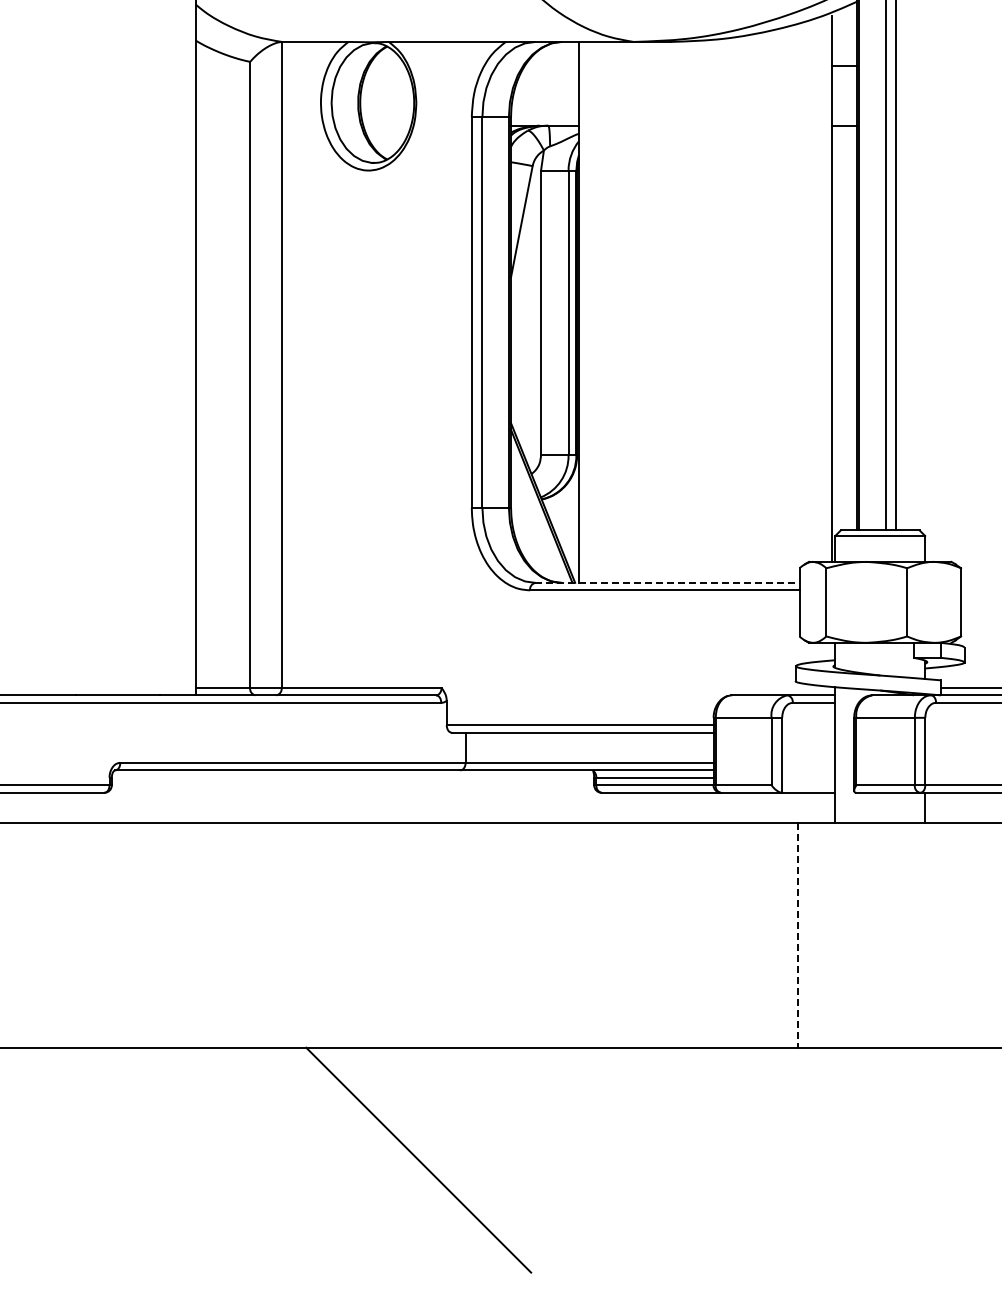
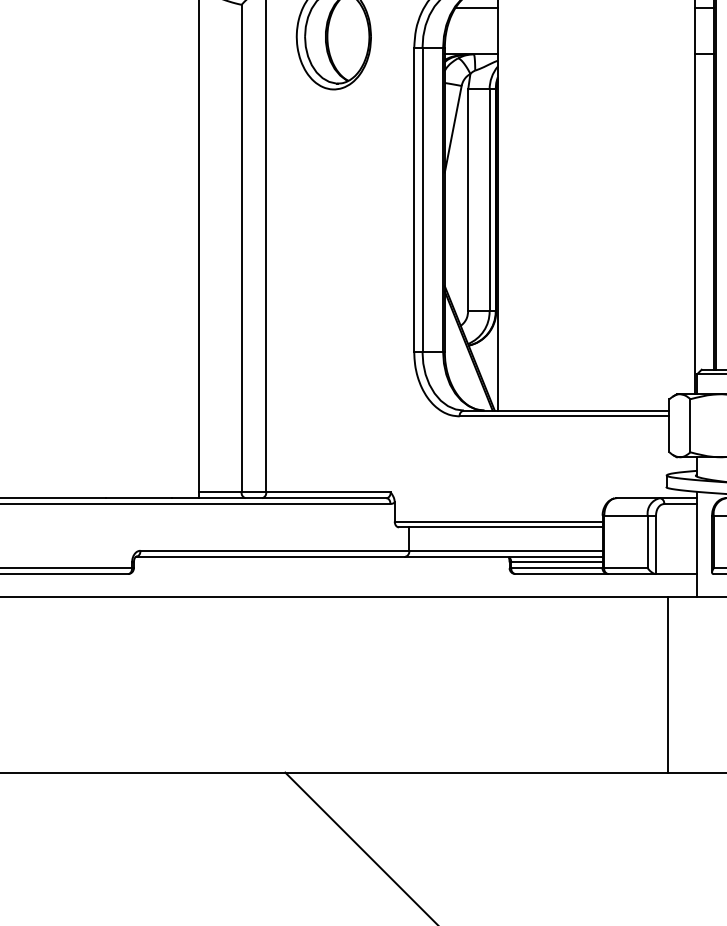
line: (551, 65) -> (476, 7), added
line: (667, 582) -> (566, 410), dashed -> solid
line: (798, 935) -> (668, 685), dashed -> solid

